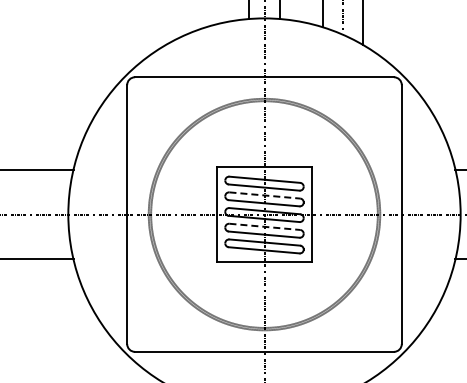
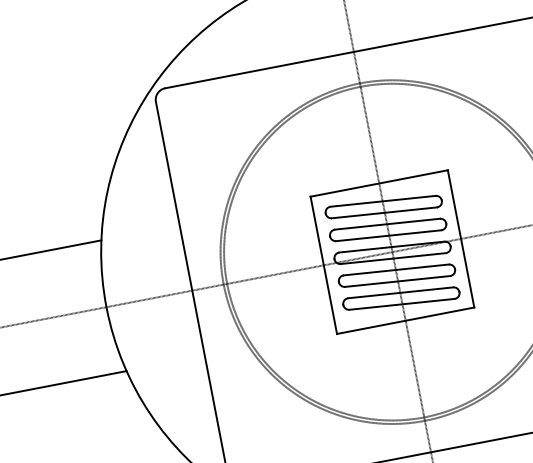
line: (264, 195) -> (387, 224), dashed -> solid
line: (264, 226) -> (395, 269), dashed -> solid

